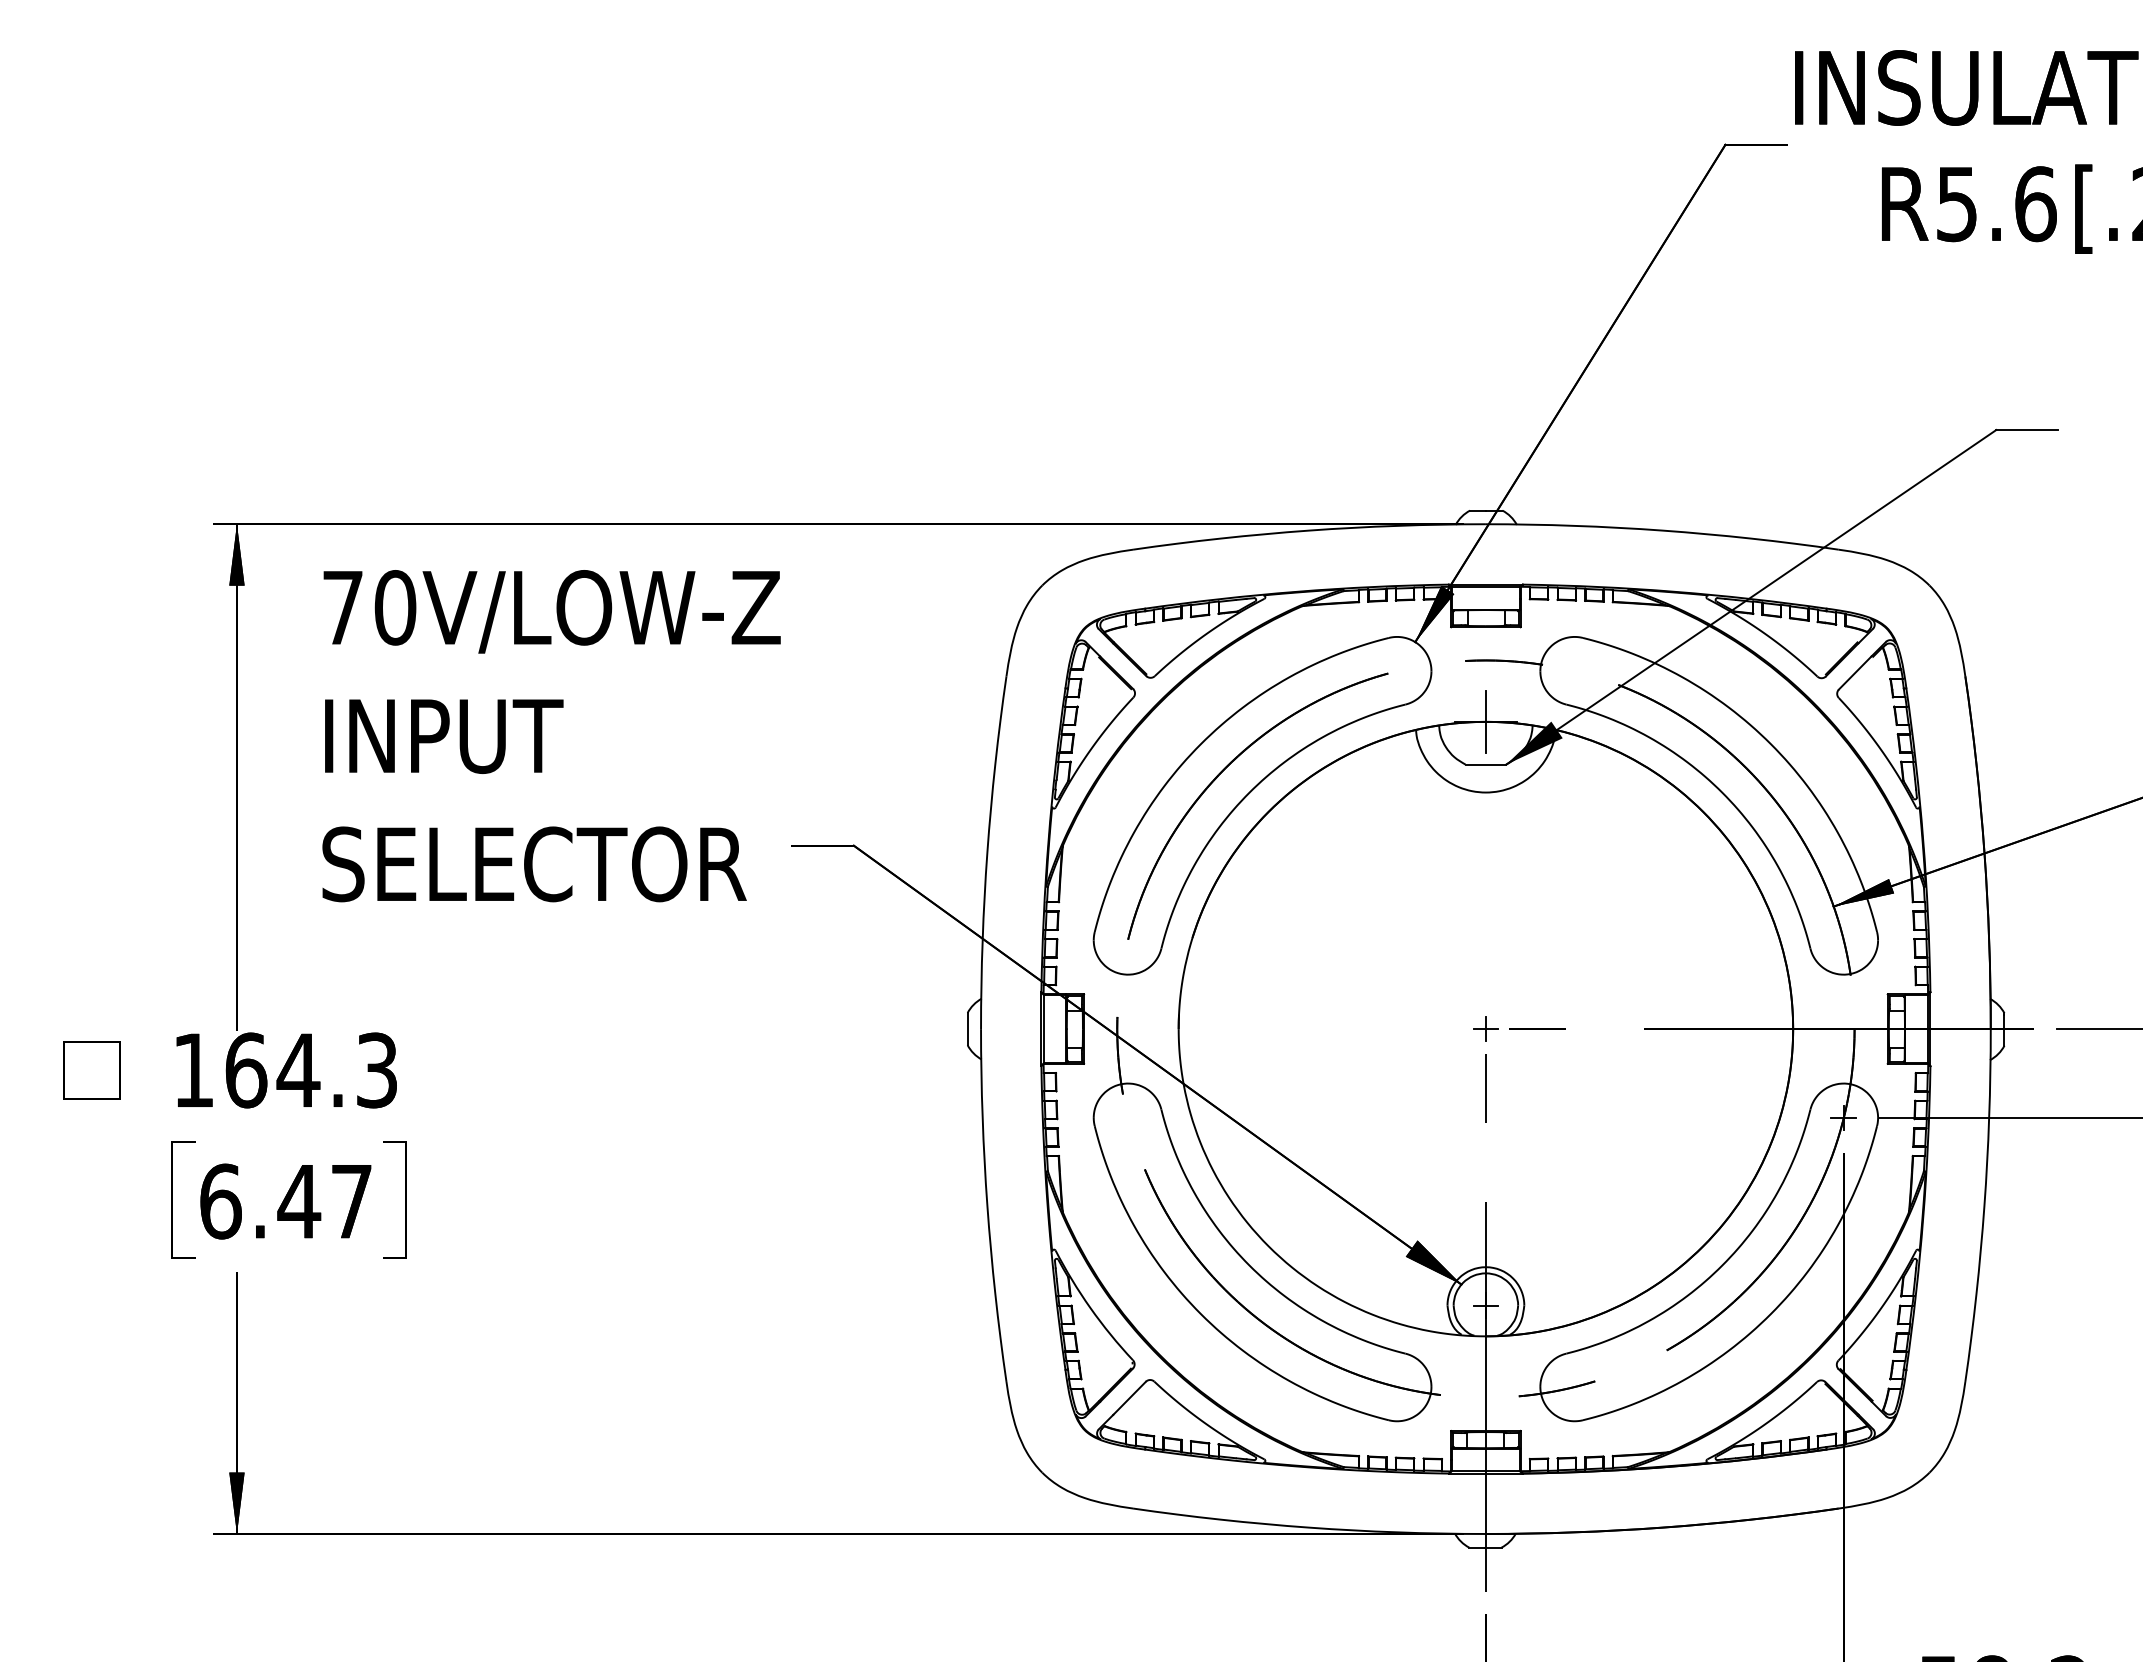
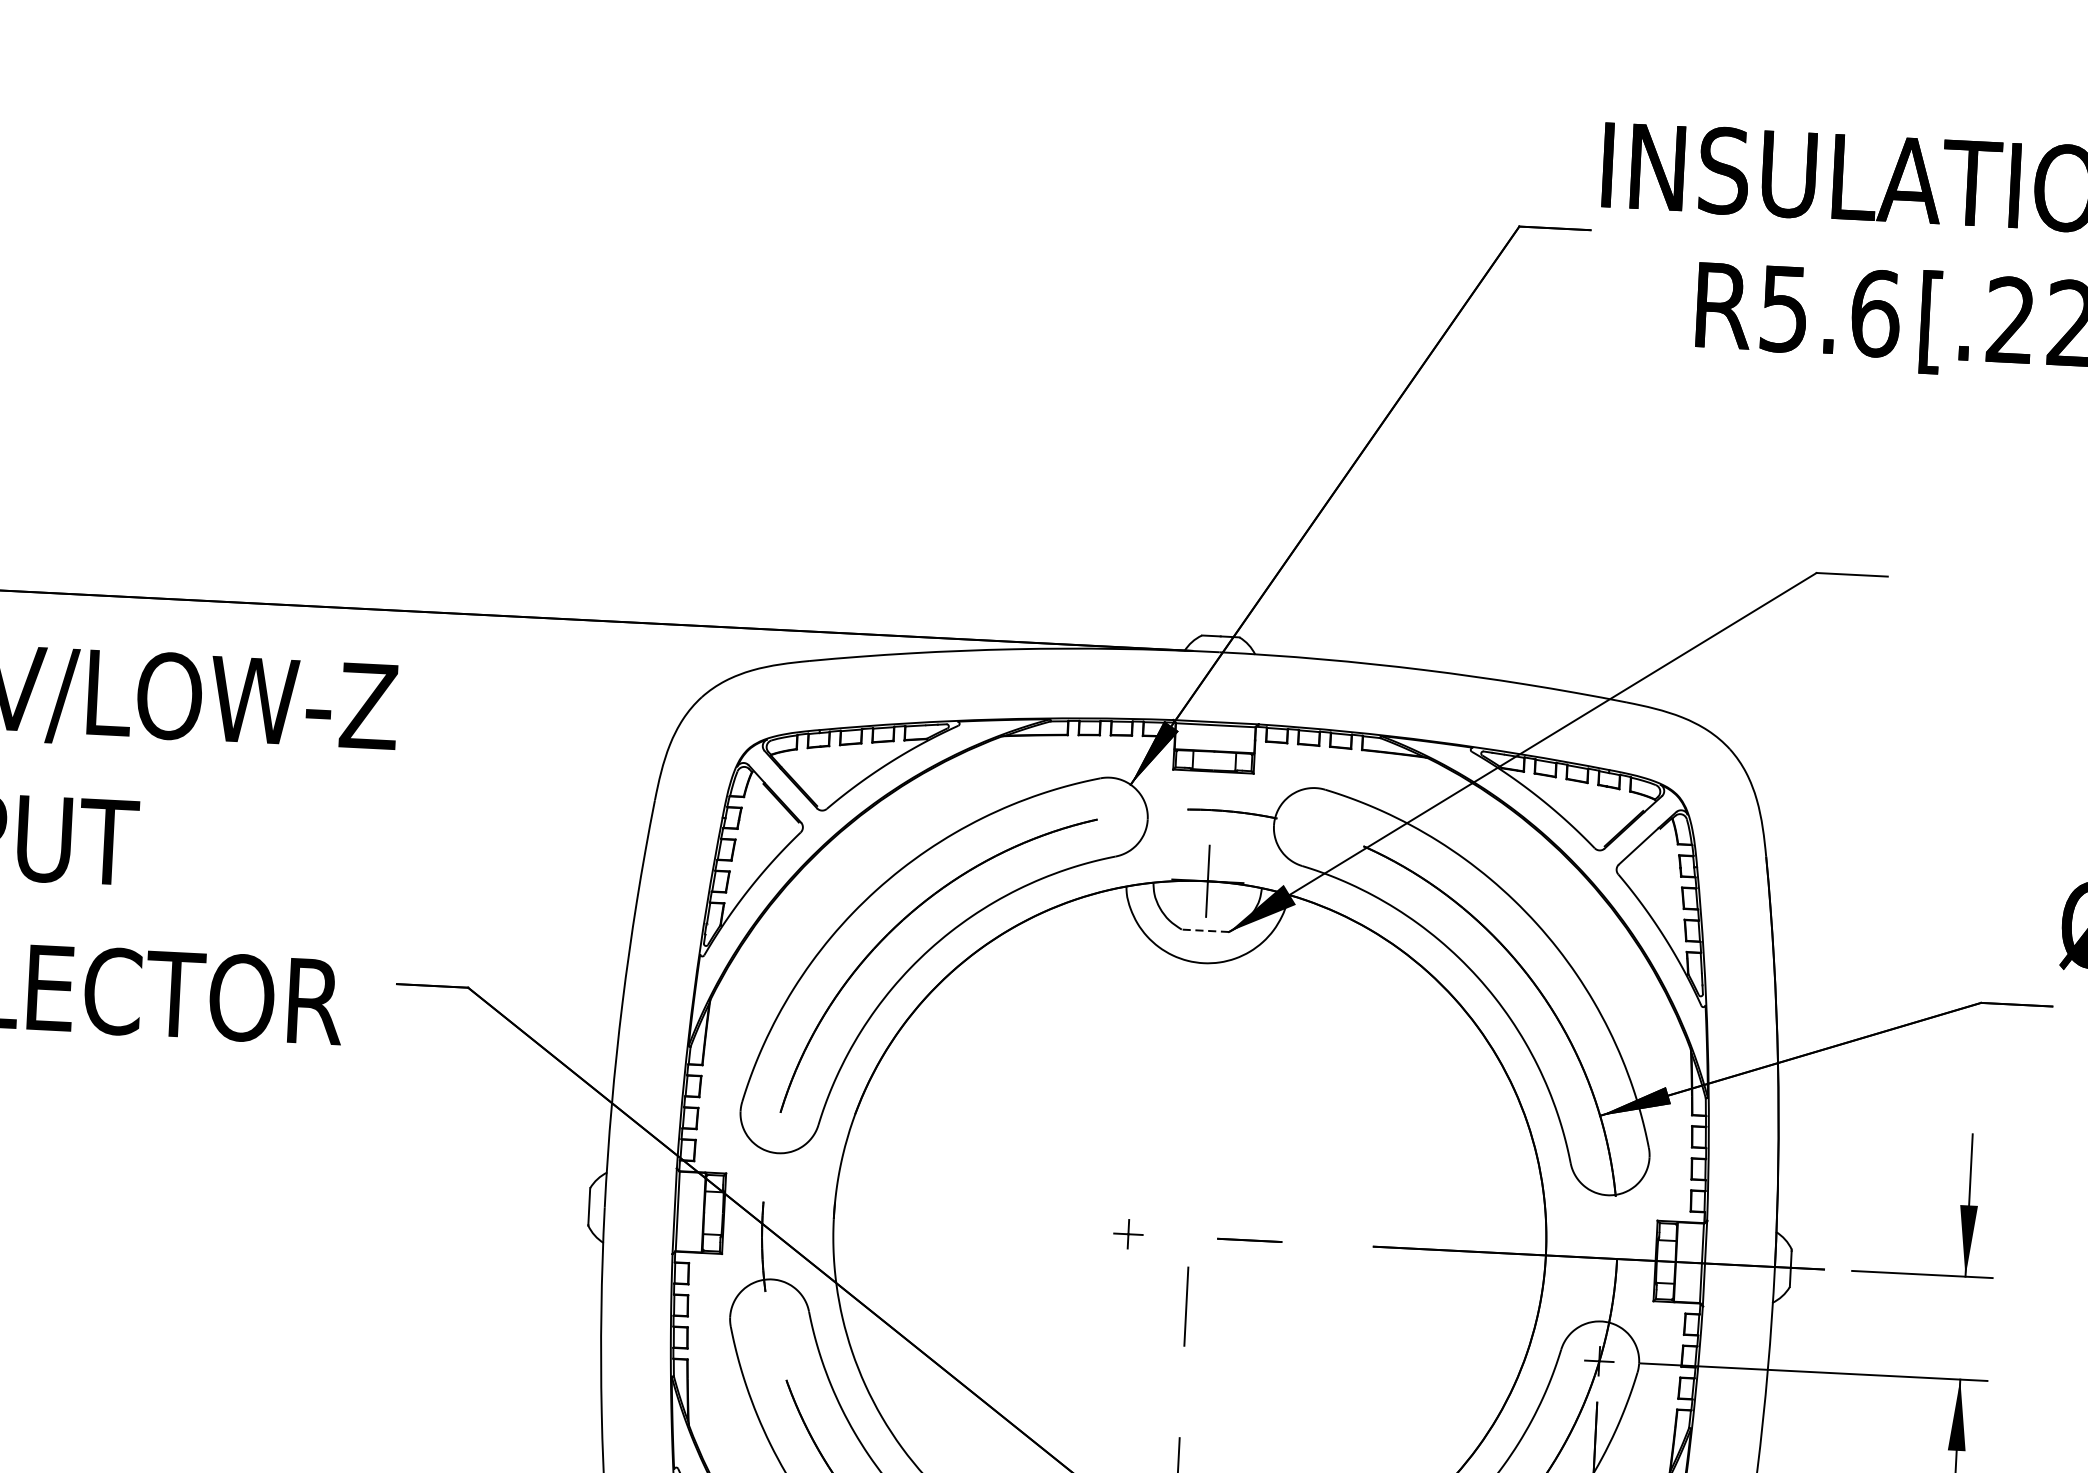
line: (1485, 764) -> (1204, 930), solid -> dashed
part: (1485, 1028) -> (1127, 1233), moved

